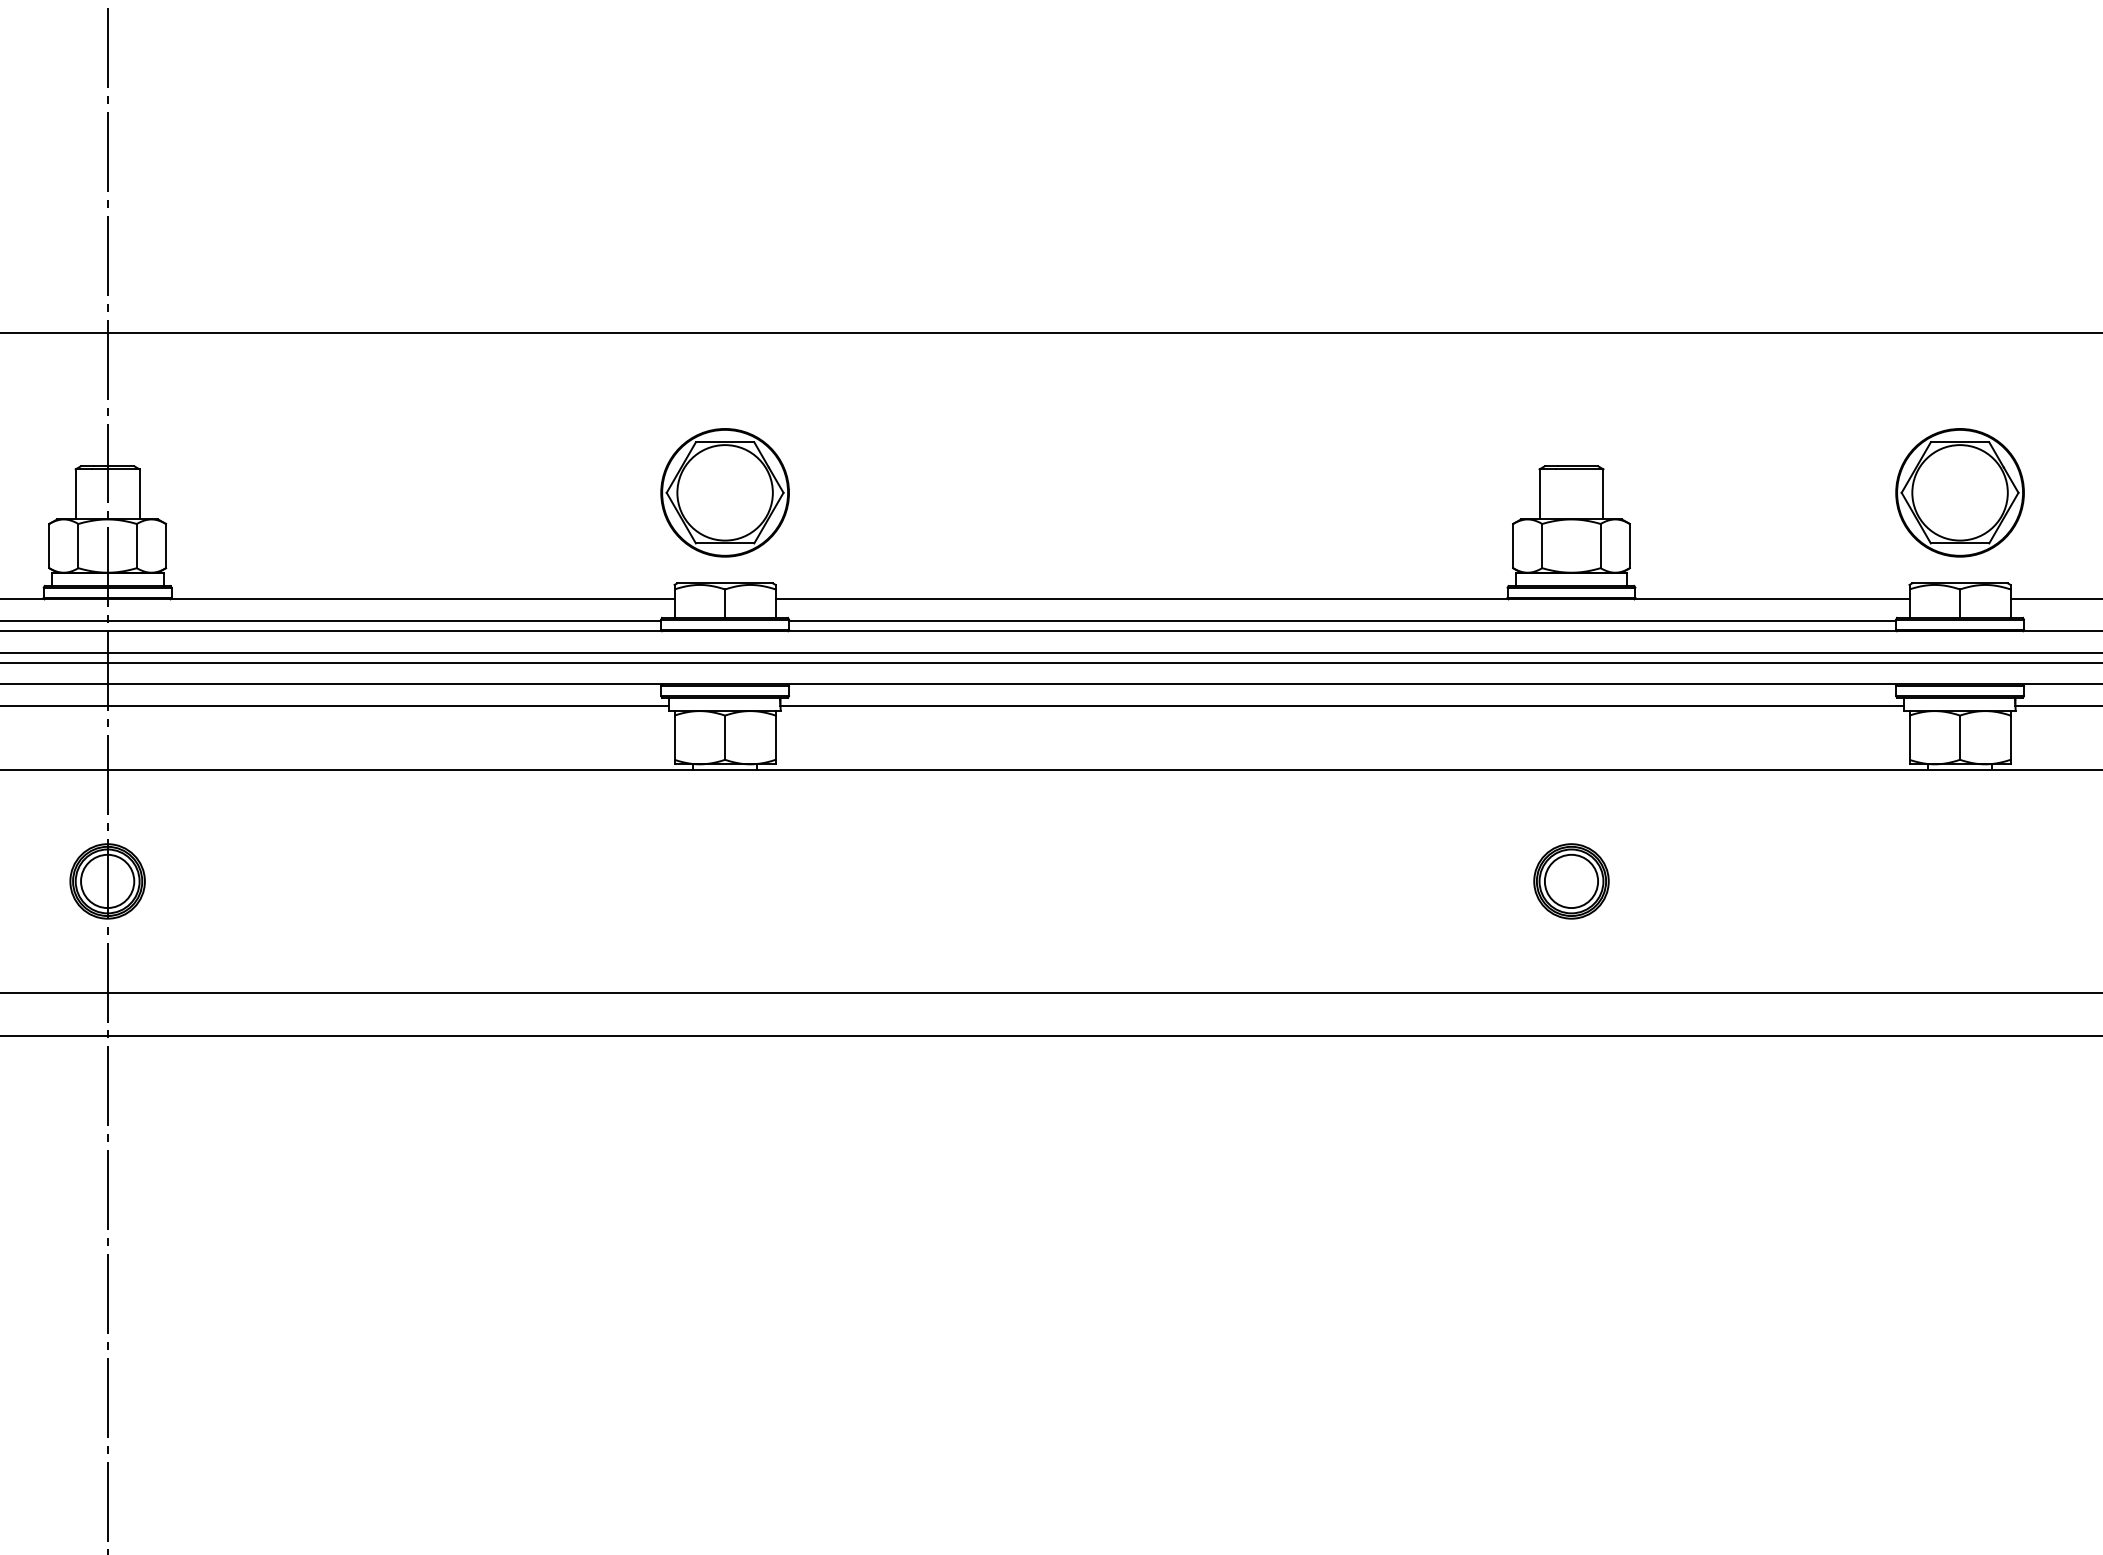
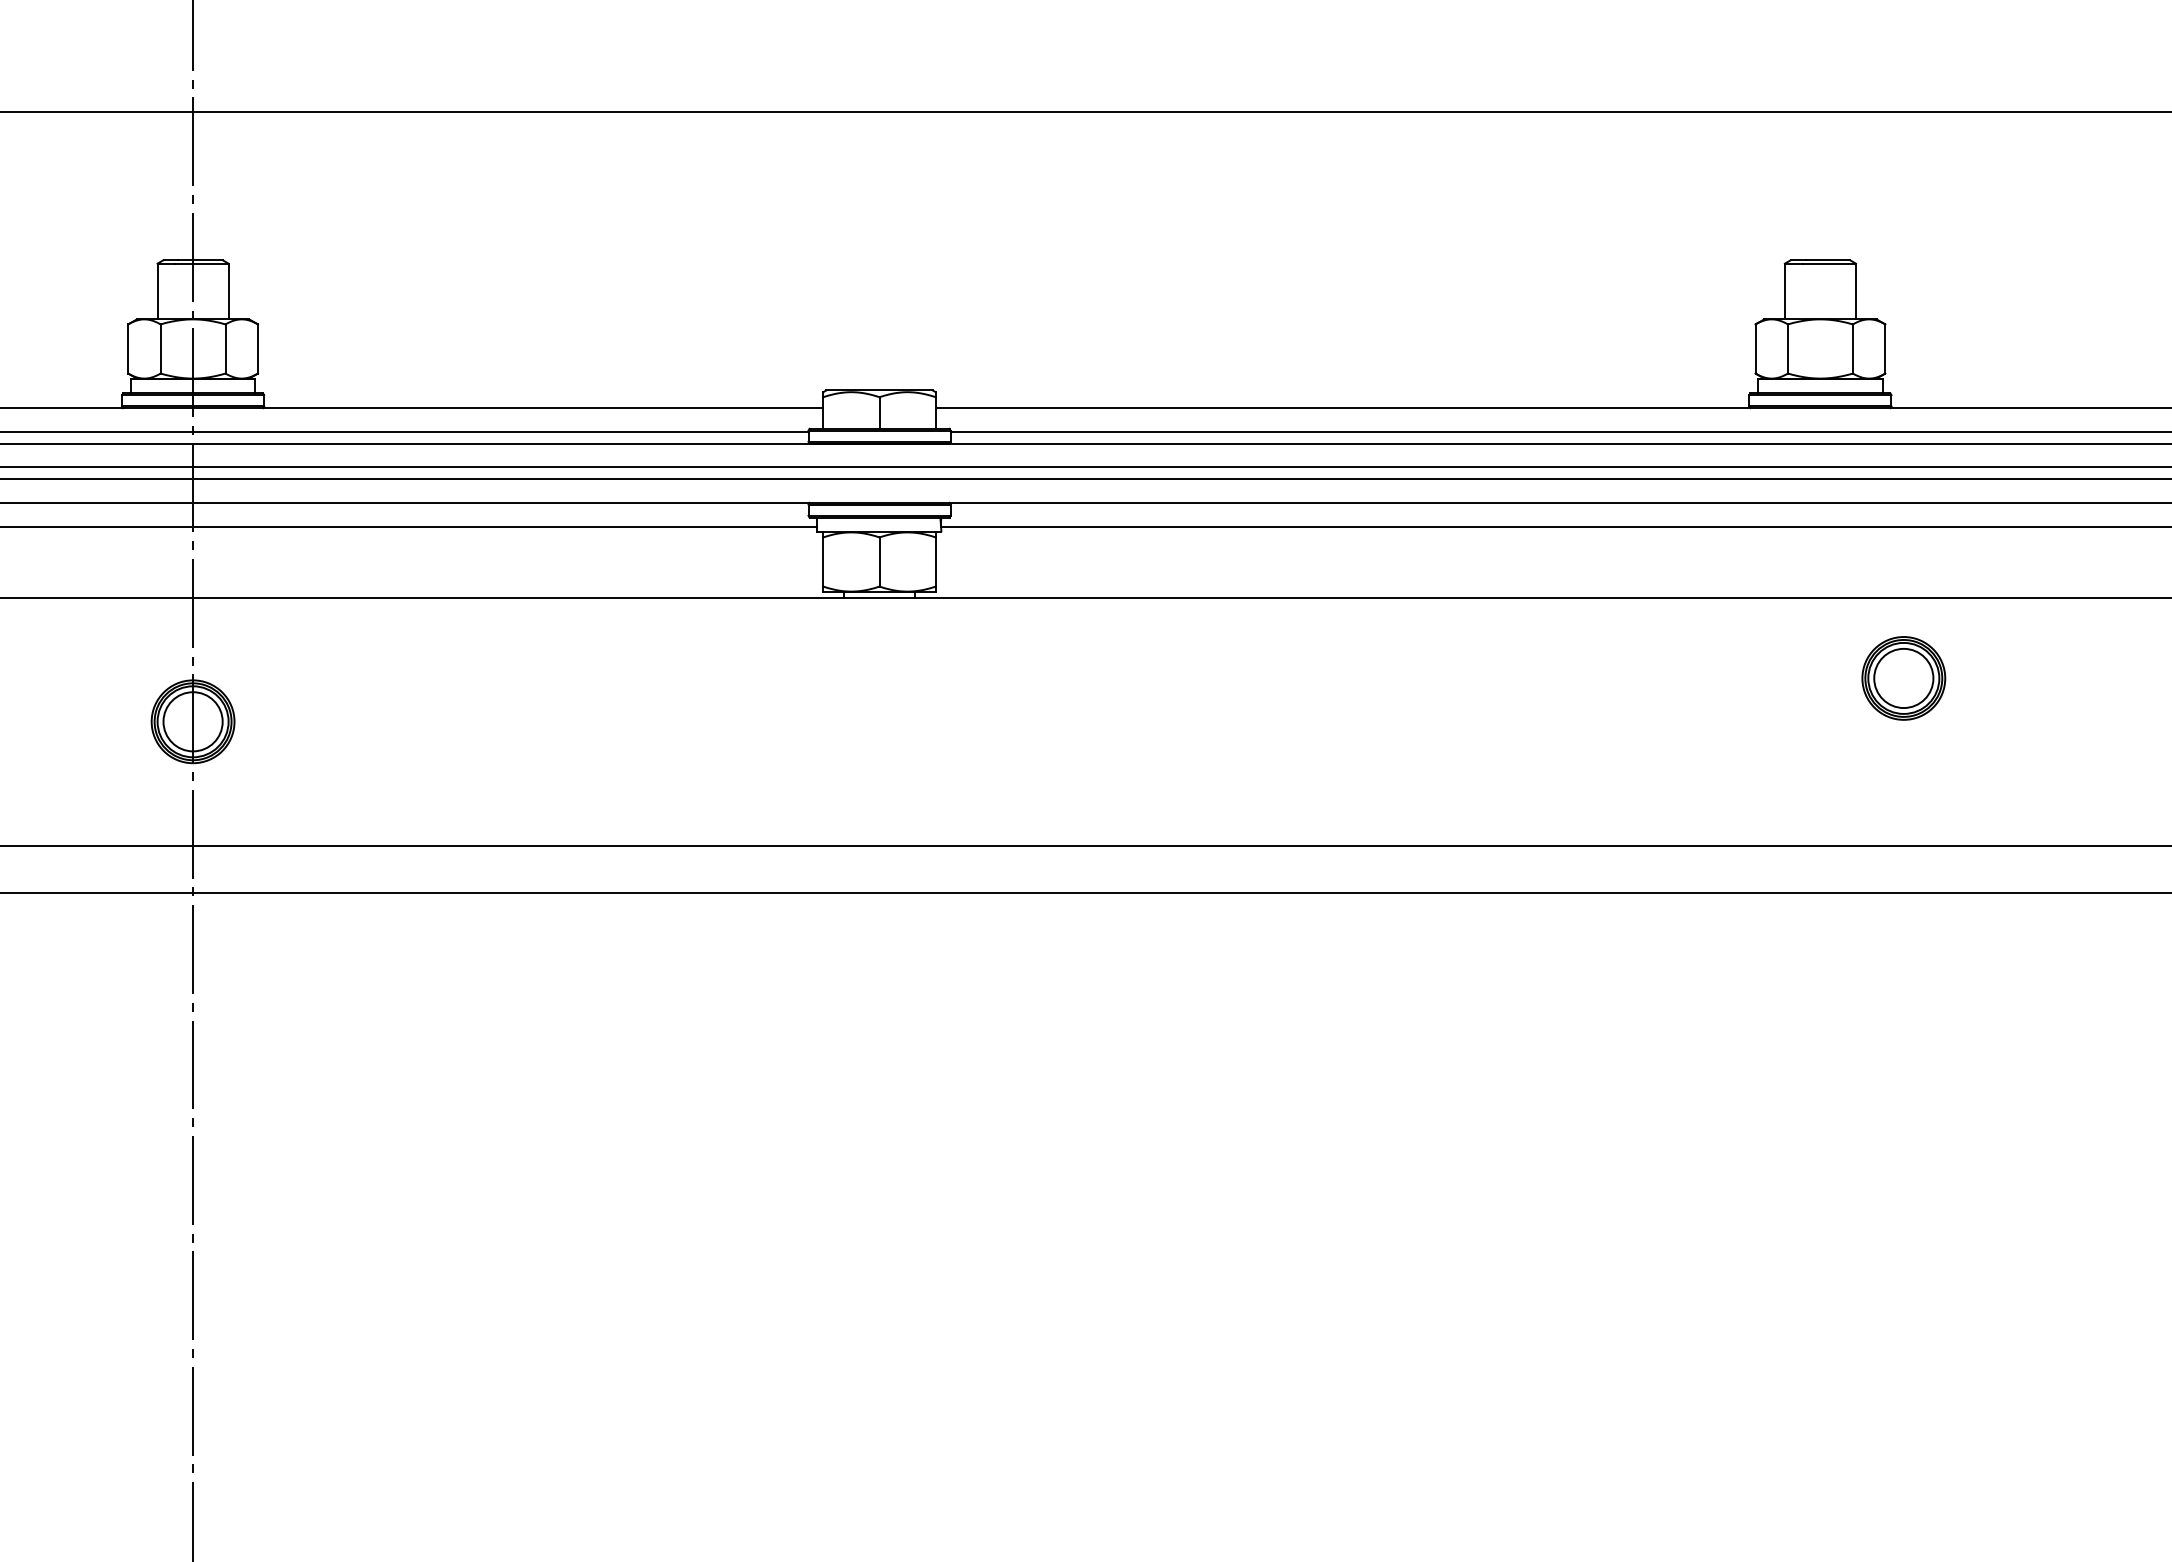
part: (724, 492) -> (878, 289), removed
part: (1571, 881) -> (1903, 678), moved

